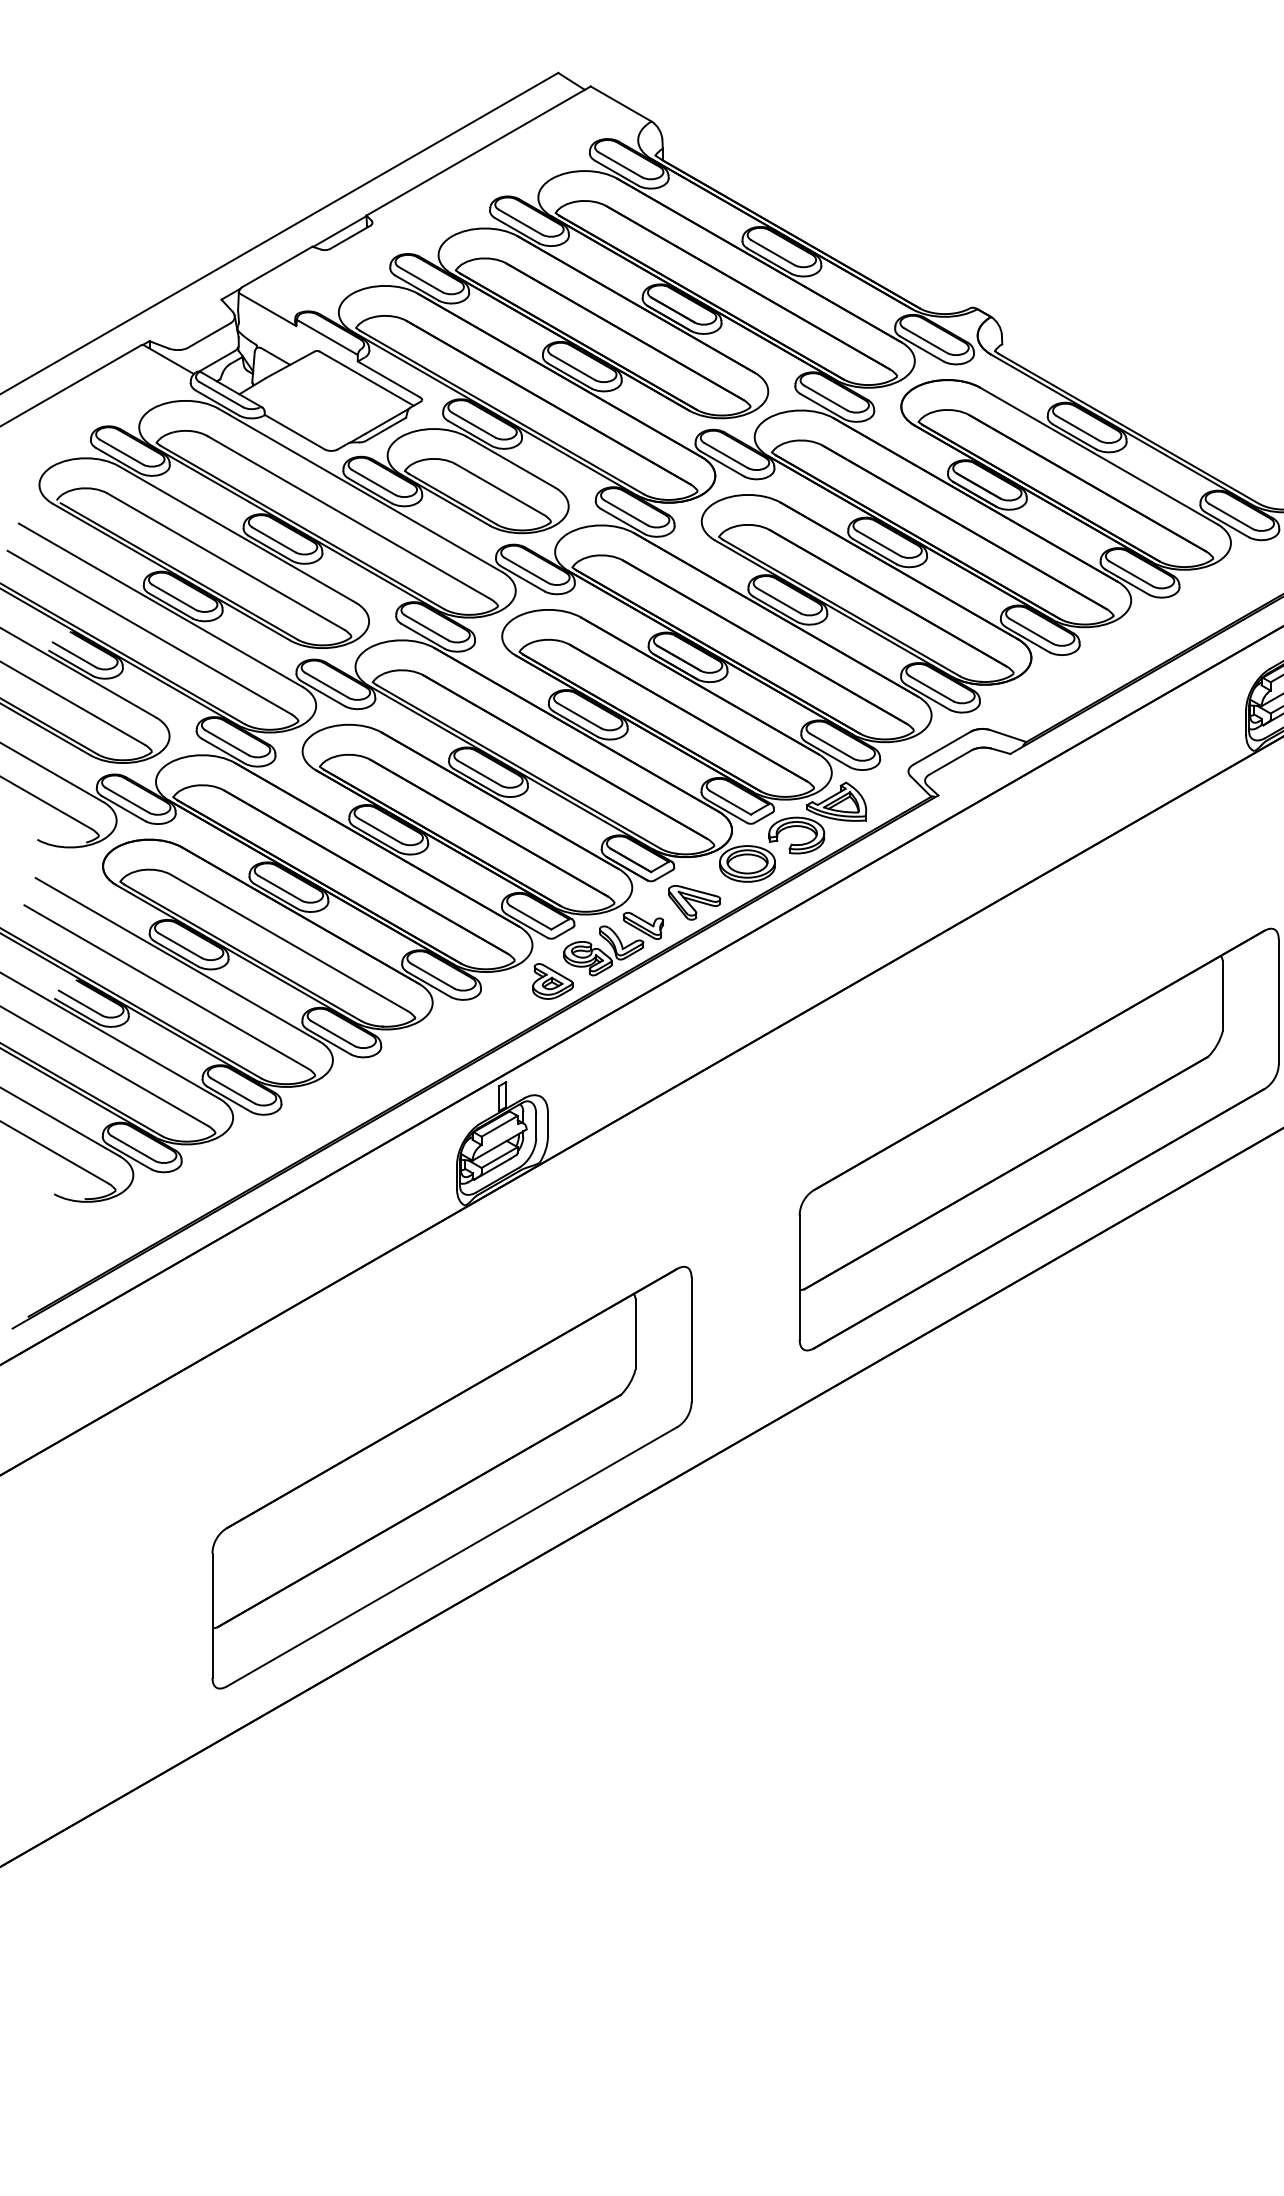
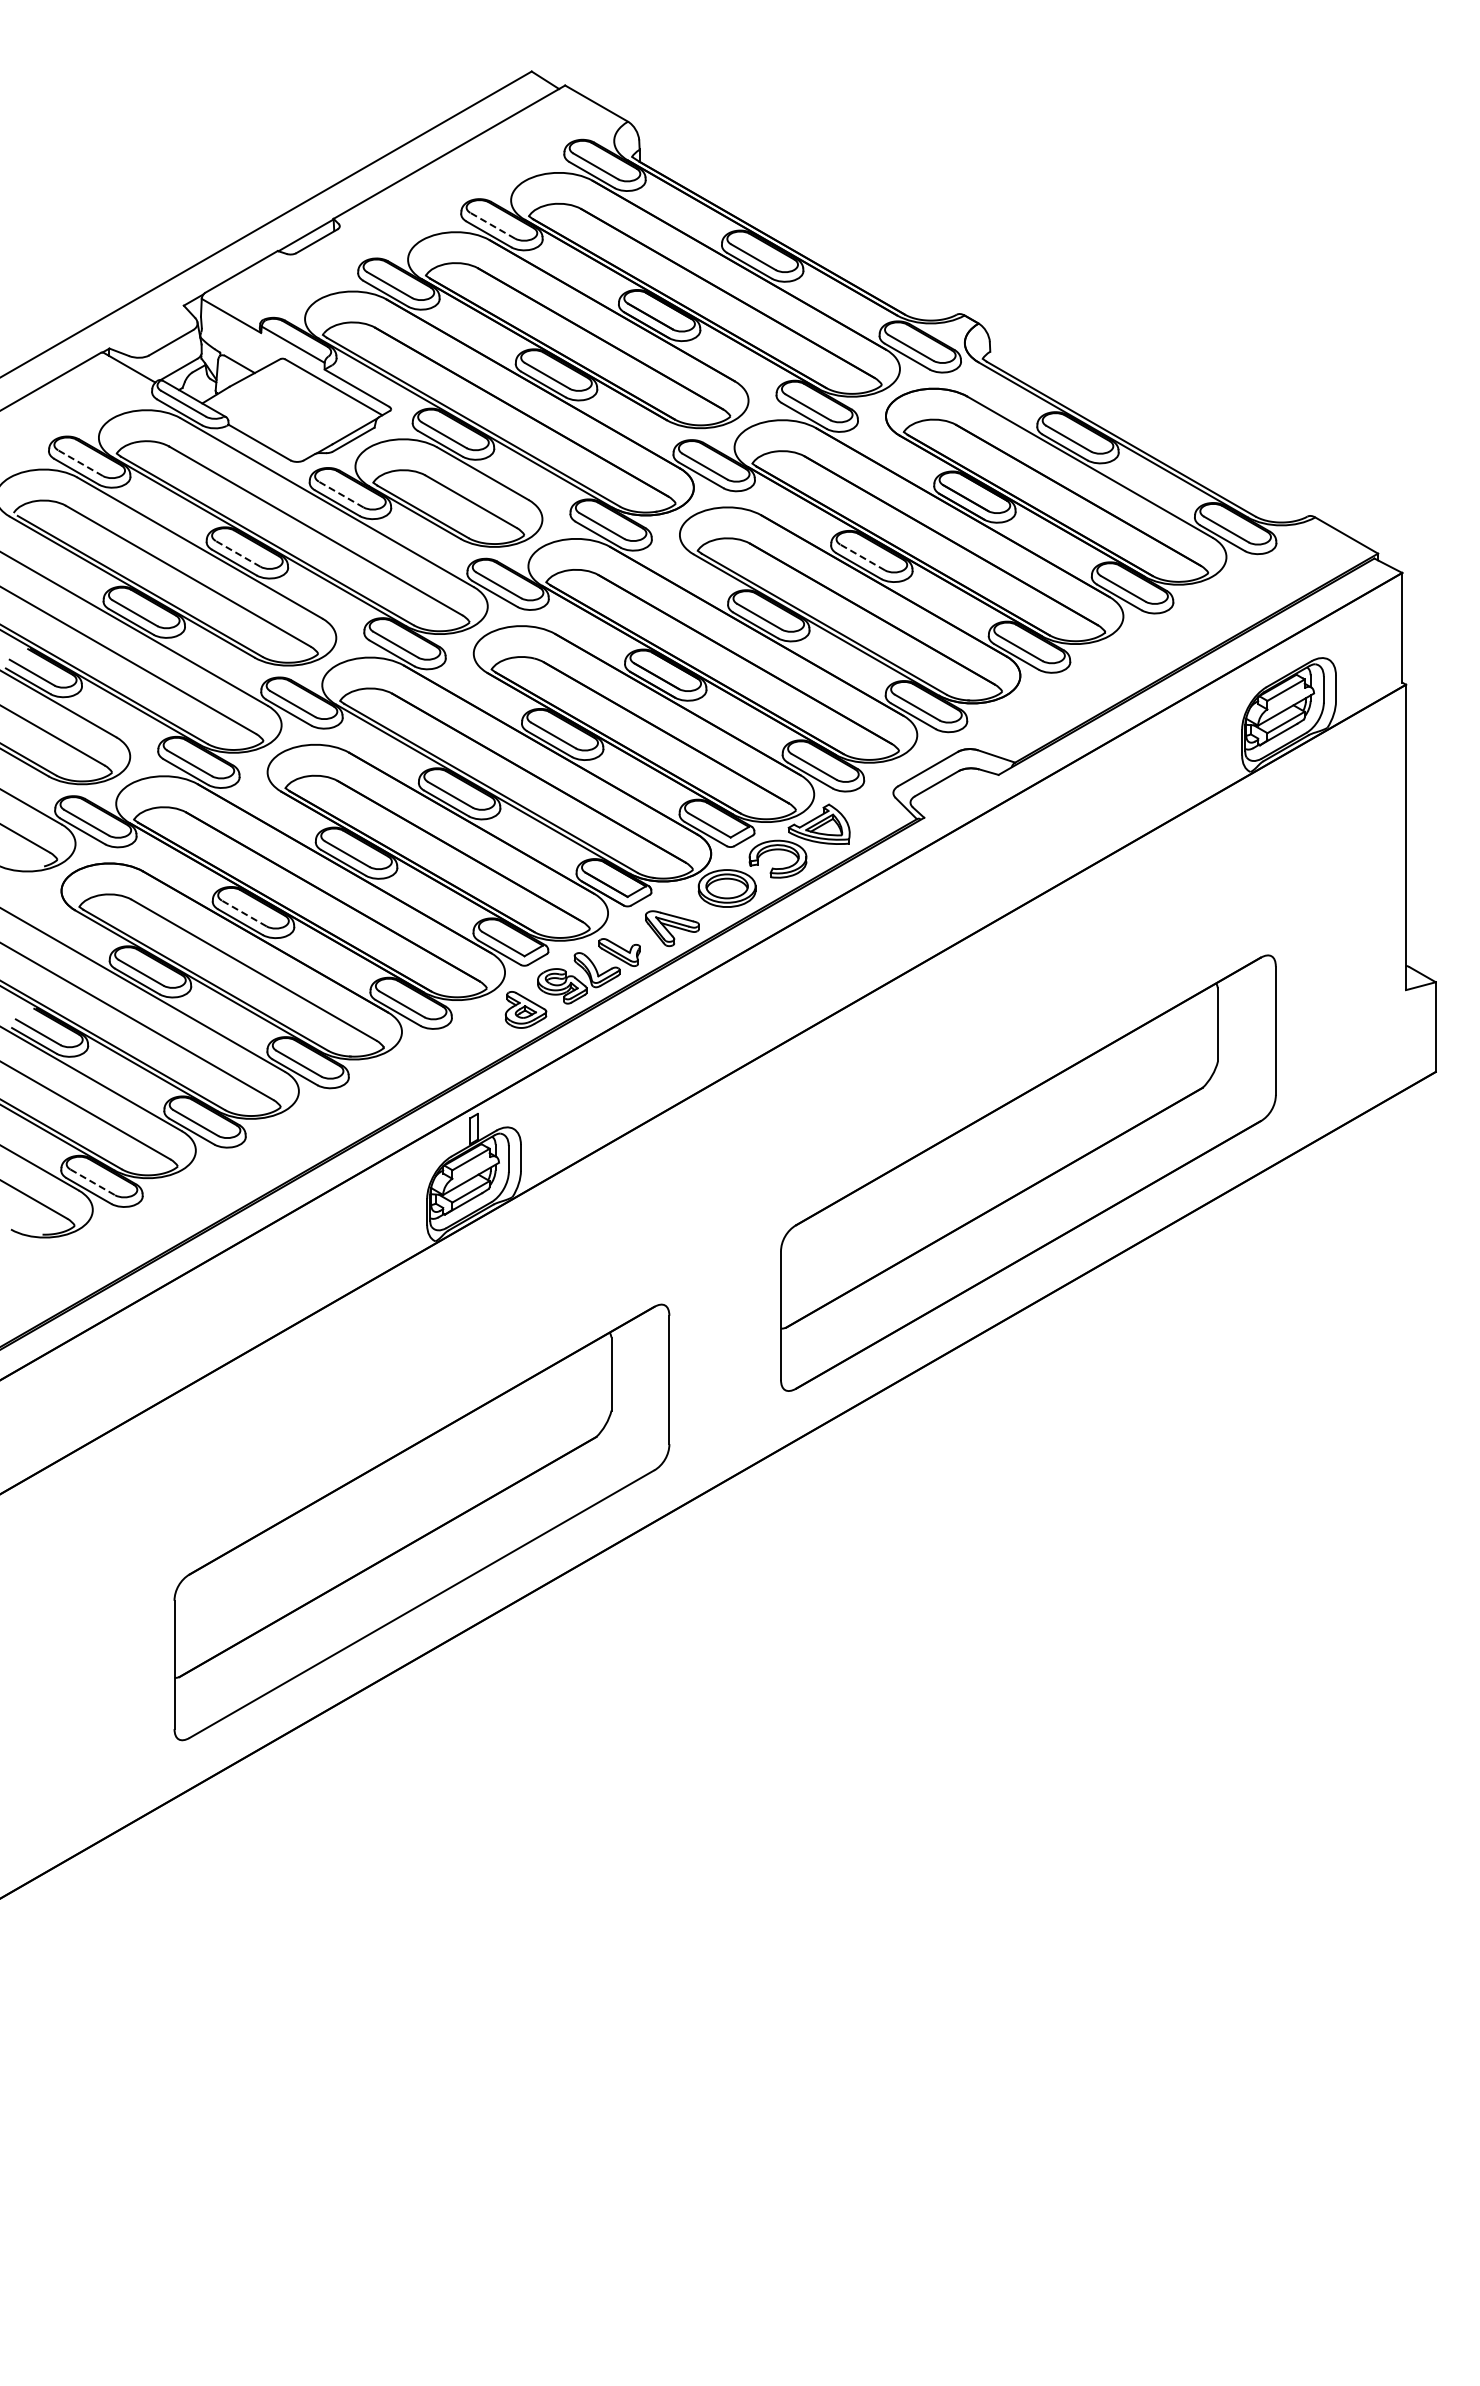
line: (520, 222) -> (492, 225), solid -> dashed
line: (121, 452) -> (80, 463), solid -> dashed
line: (374, 482) -> (341, 494), solid -> dashed
line: (274, 539) -> (238, 553), solid -> dashed
line: (878, 543) -> (862, 557), solid -> dashed
line: (280, 888) -> (244, 913), solid -> dashed
line: (133, 1148) -> (92, 1182), solid -> dashed

